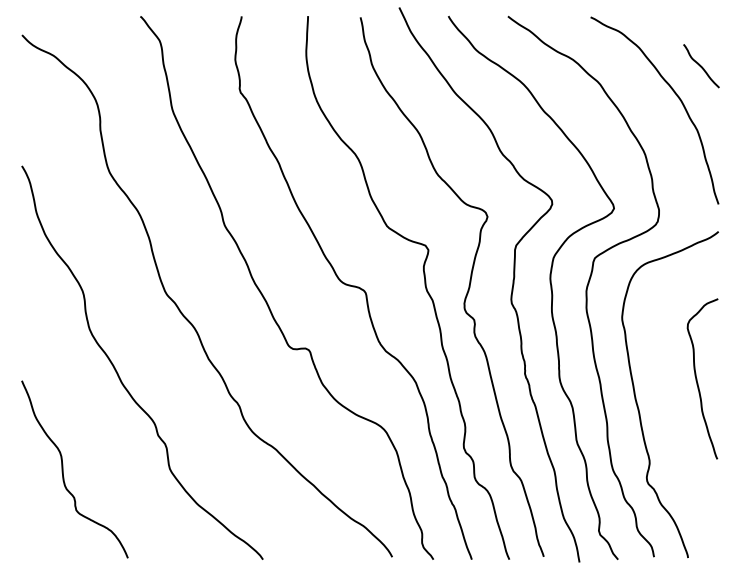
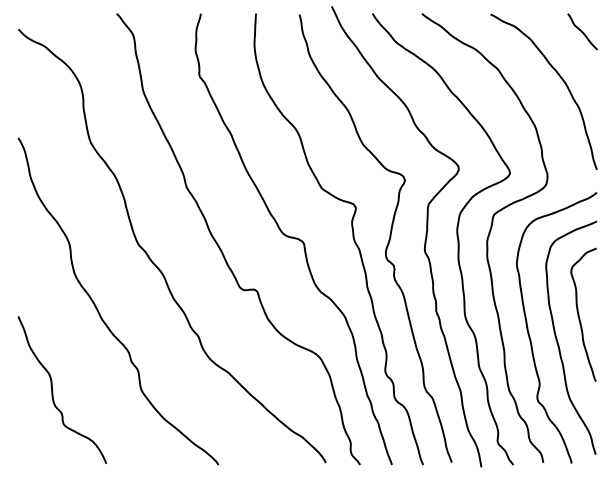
curve: (701, 66) -> (582, 32), moved
curve: (672, 412) -> (558, 342), added

